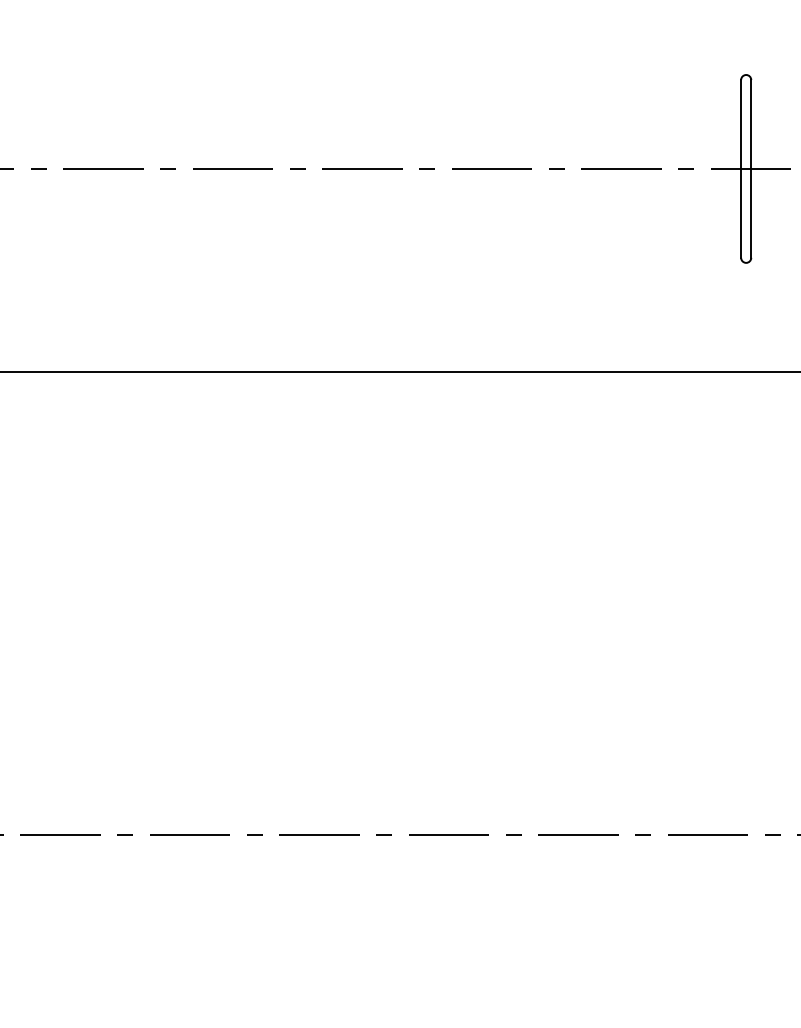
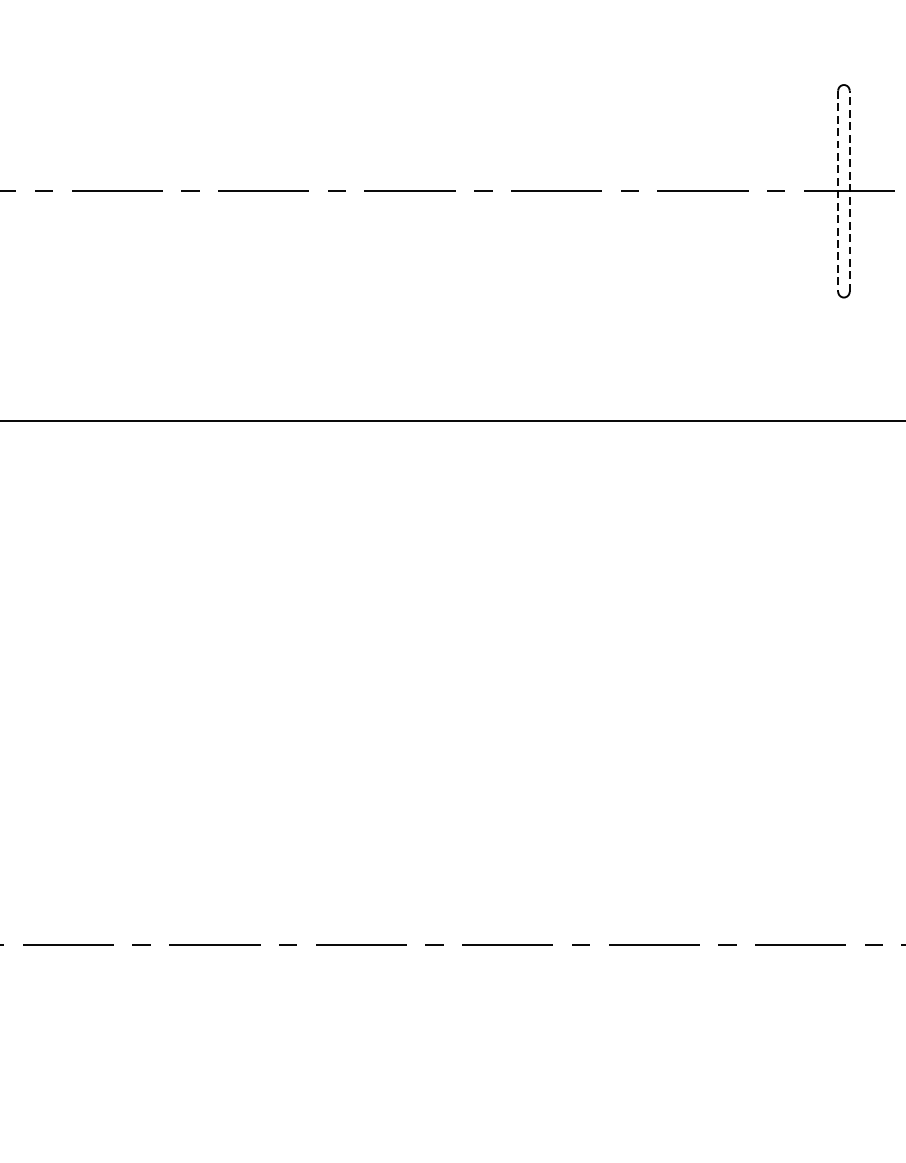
line: (741, 168) -> (838, 190), solid -> dashed
line: (751, 168) -> (849, 190), solid -> dashed

